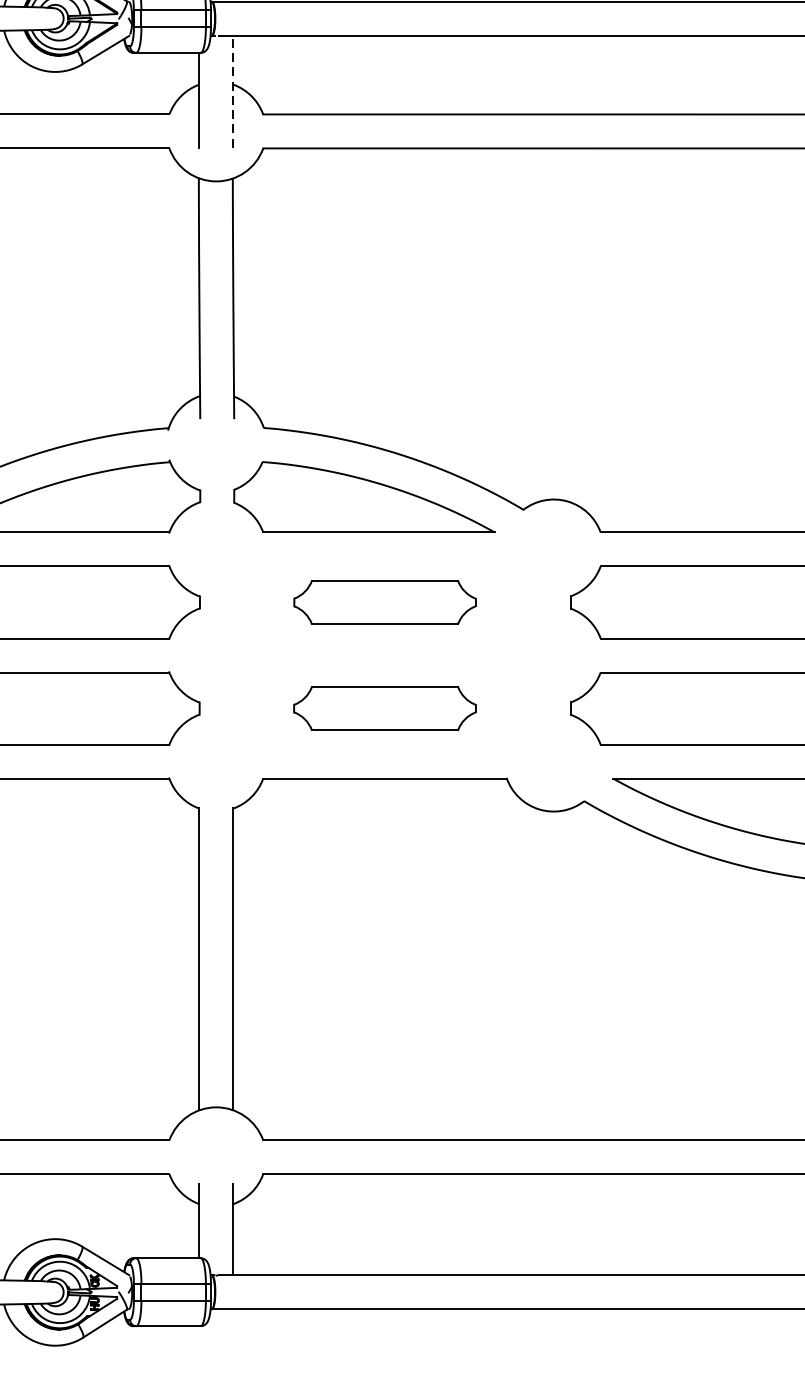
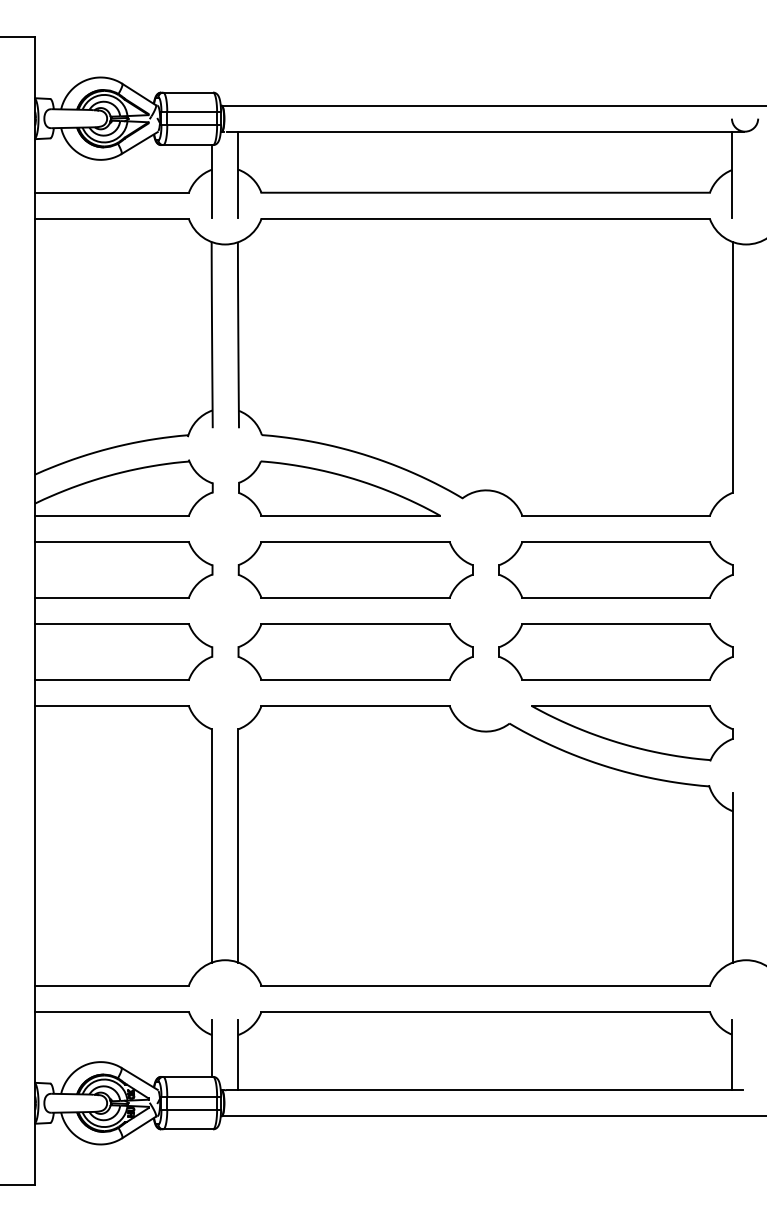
line: (233, 90) -> (238, 174), dashed -> solid
part: (384, 601) -> (355, 569), size x1.67
part: (384, 707) -> (355, 651), size x1.67

